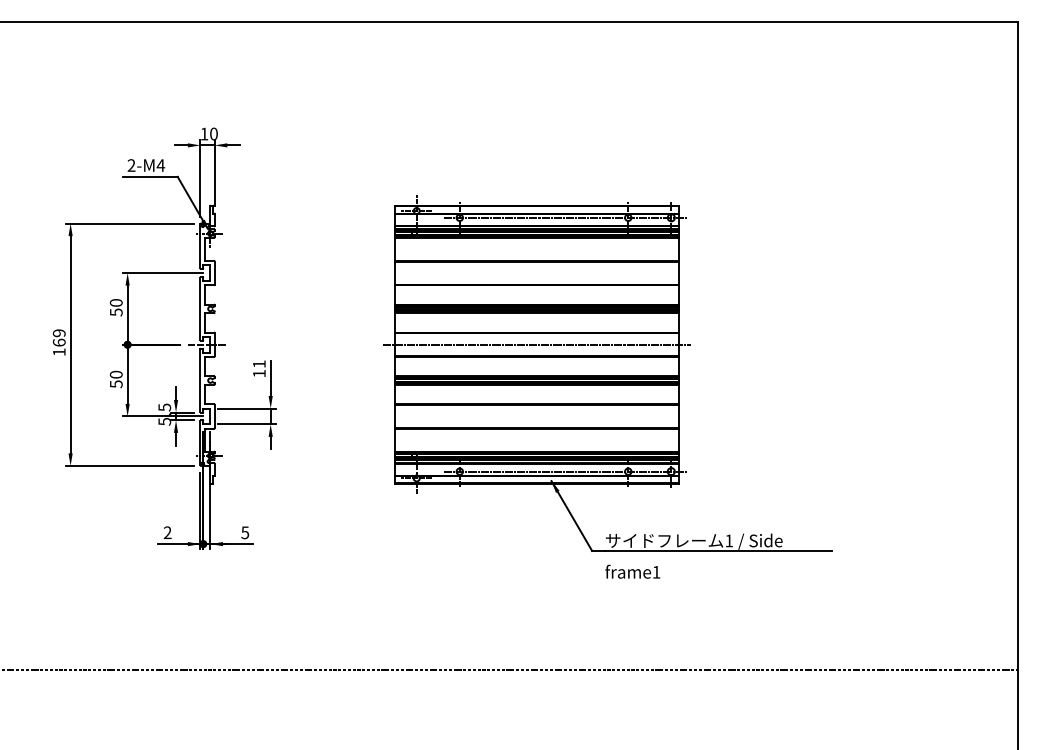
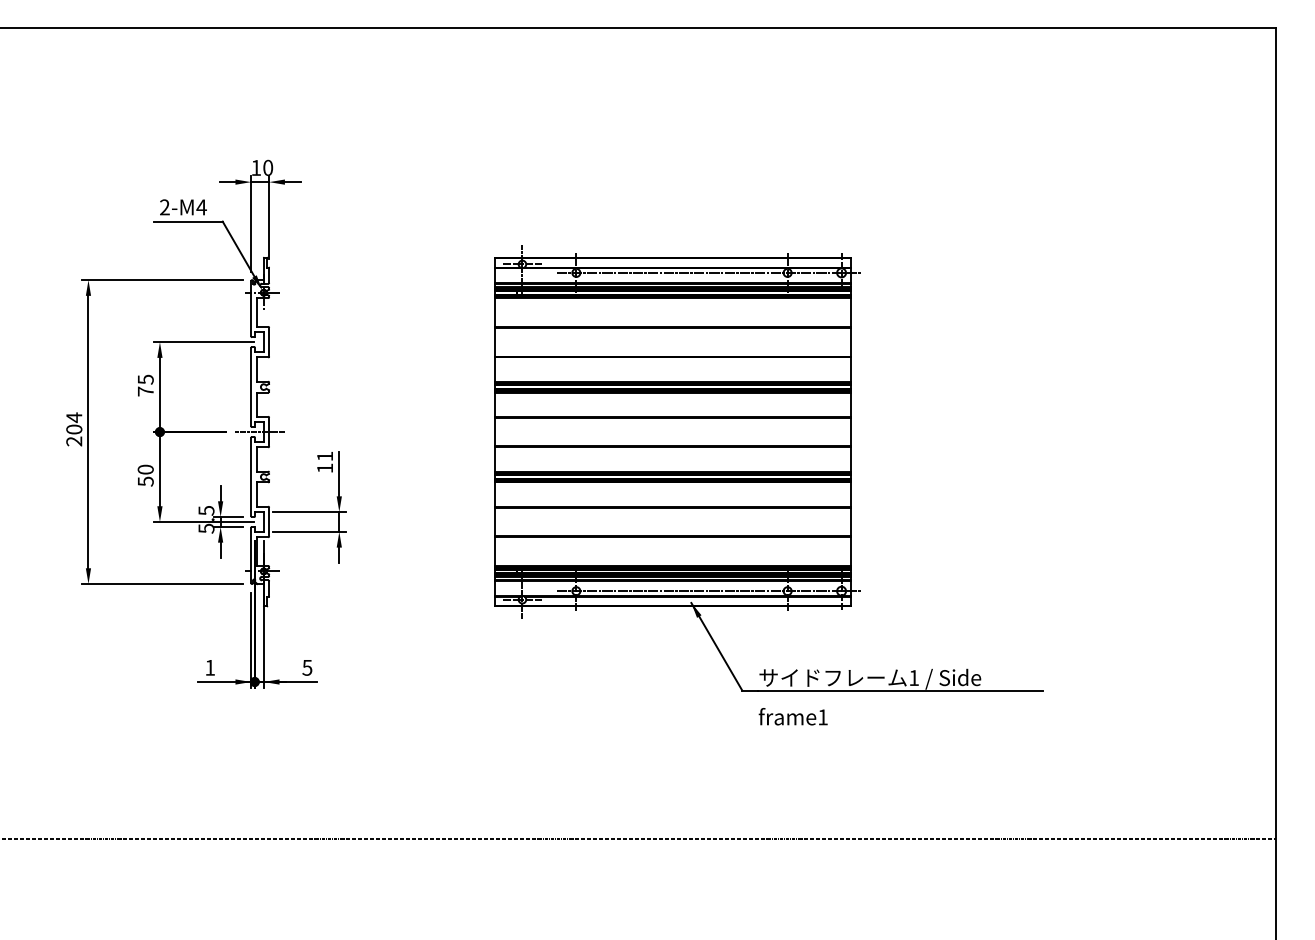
text: (115, 307) -> (144, 385), 50 -> 75
text: (58, 342) -> (73, 429), 169 -> 204
line: (536, 344) -> (672, 431), removed
text: (167, 532) -> (209, 667), 2 -> 1

